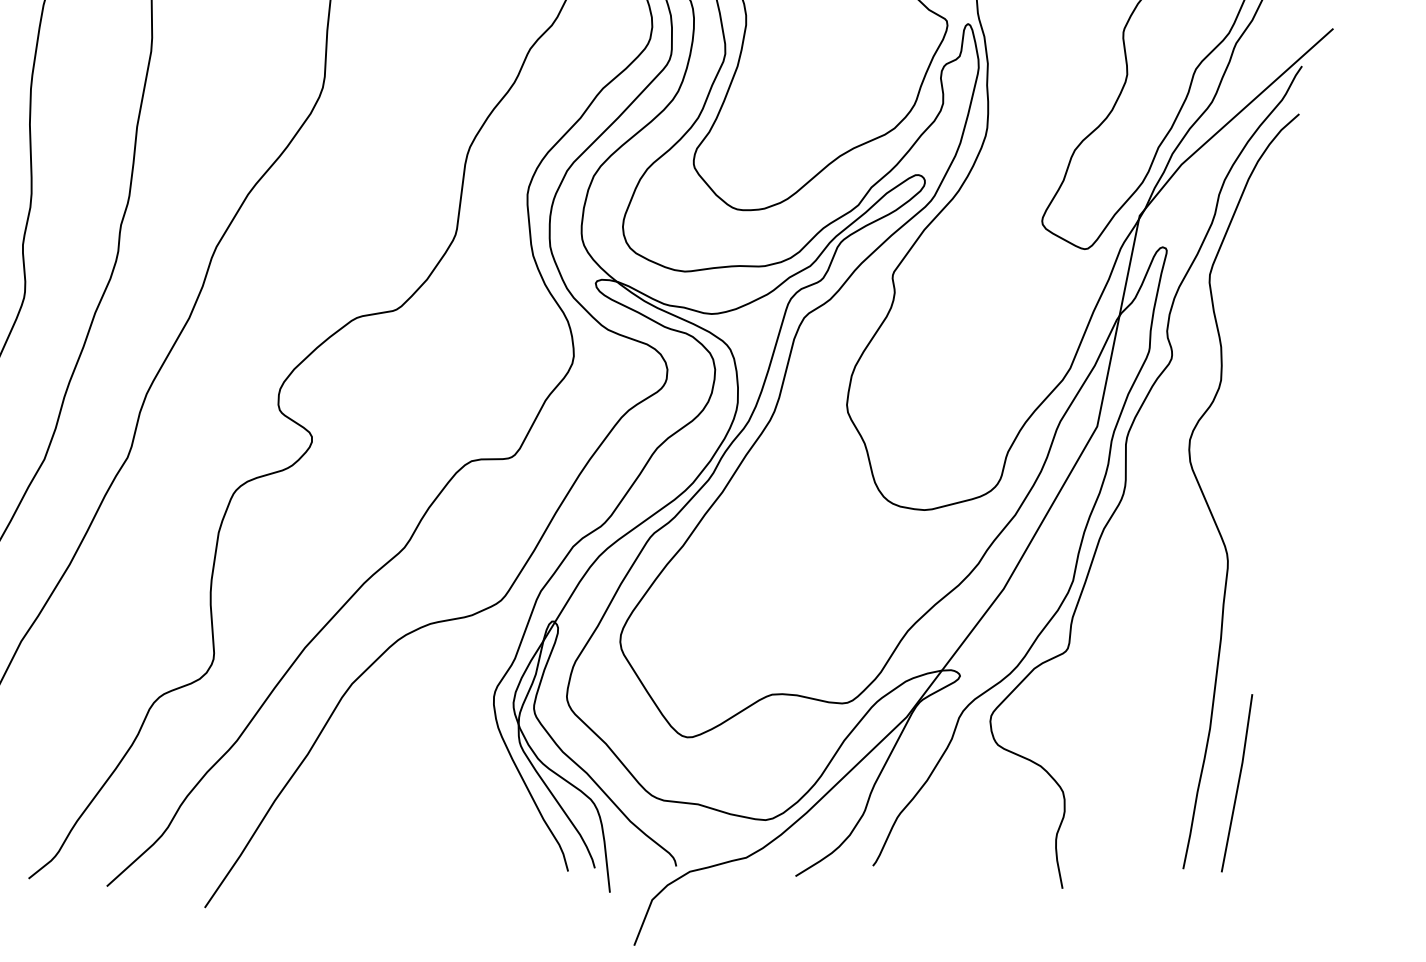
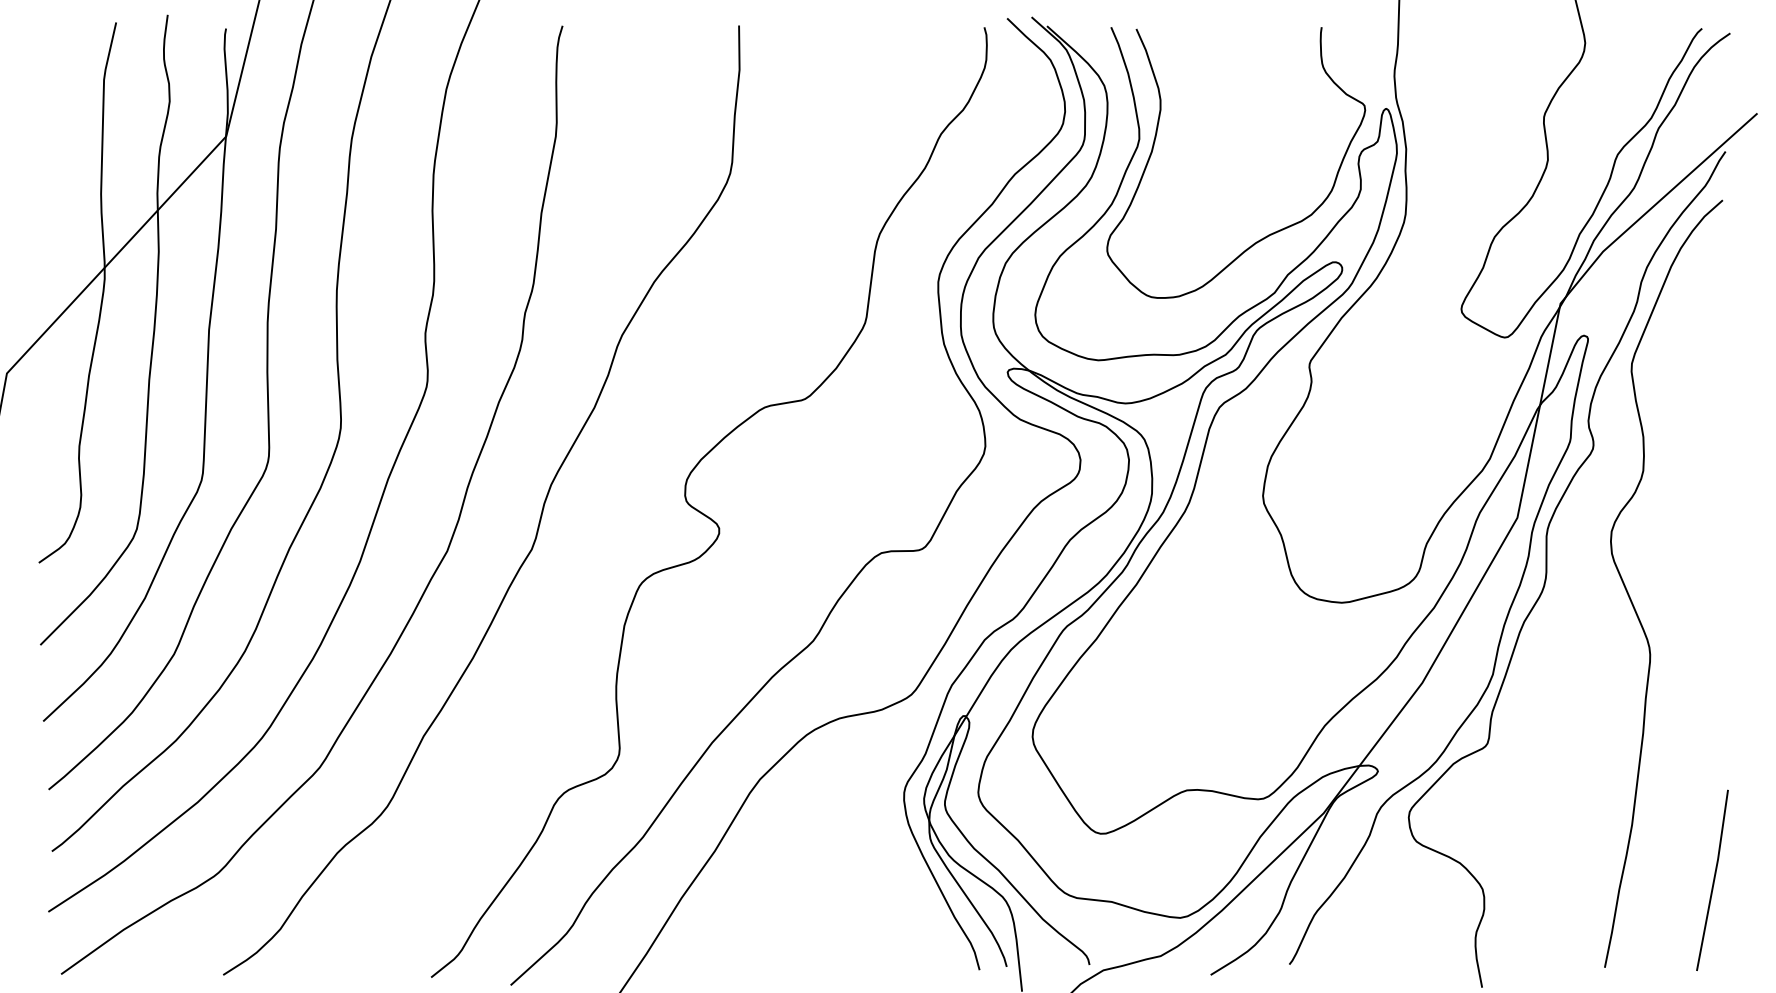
line: (1238, 782) -> (1713, 879), moved

